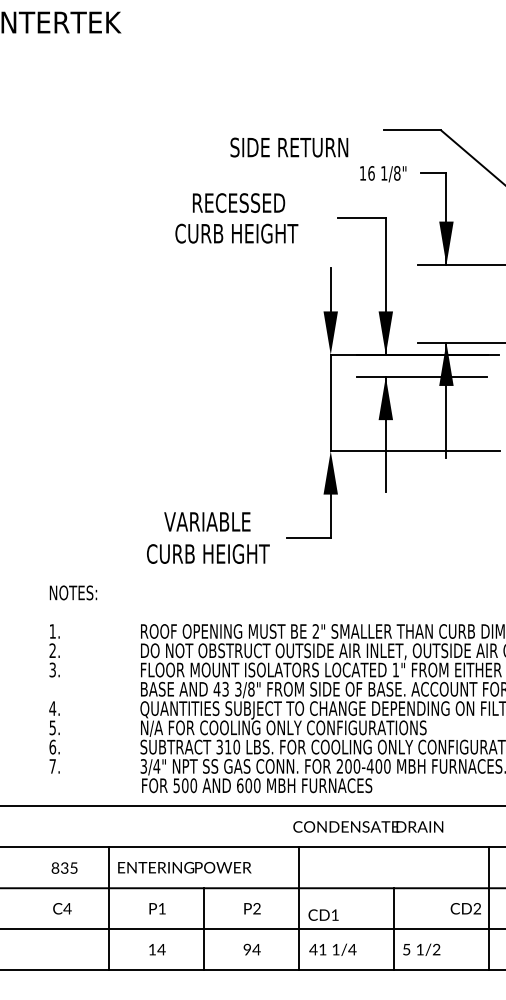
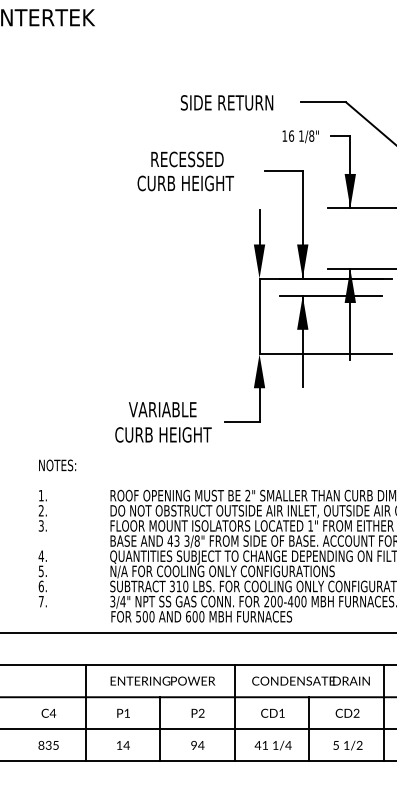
text: (288, 147) -> (226, 102), moved
text: (367, 826) -> (310, 680), moved
text: (184, 866) -> (162, 680), moved
text: (64, 868) -> (48, 745), moved
text: (465, 907) -> (347, 712), moved
text: (323, 914) -> (272, 712), moved
text: (331, 949) -> (272, 745), moved
text: (421, 949) -> (347, 745), moved

